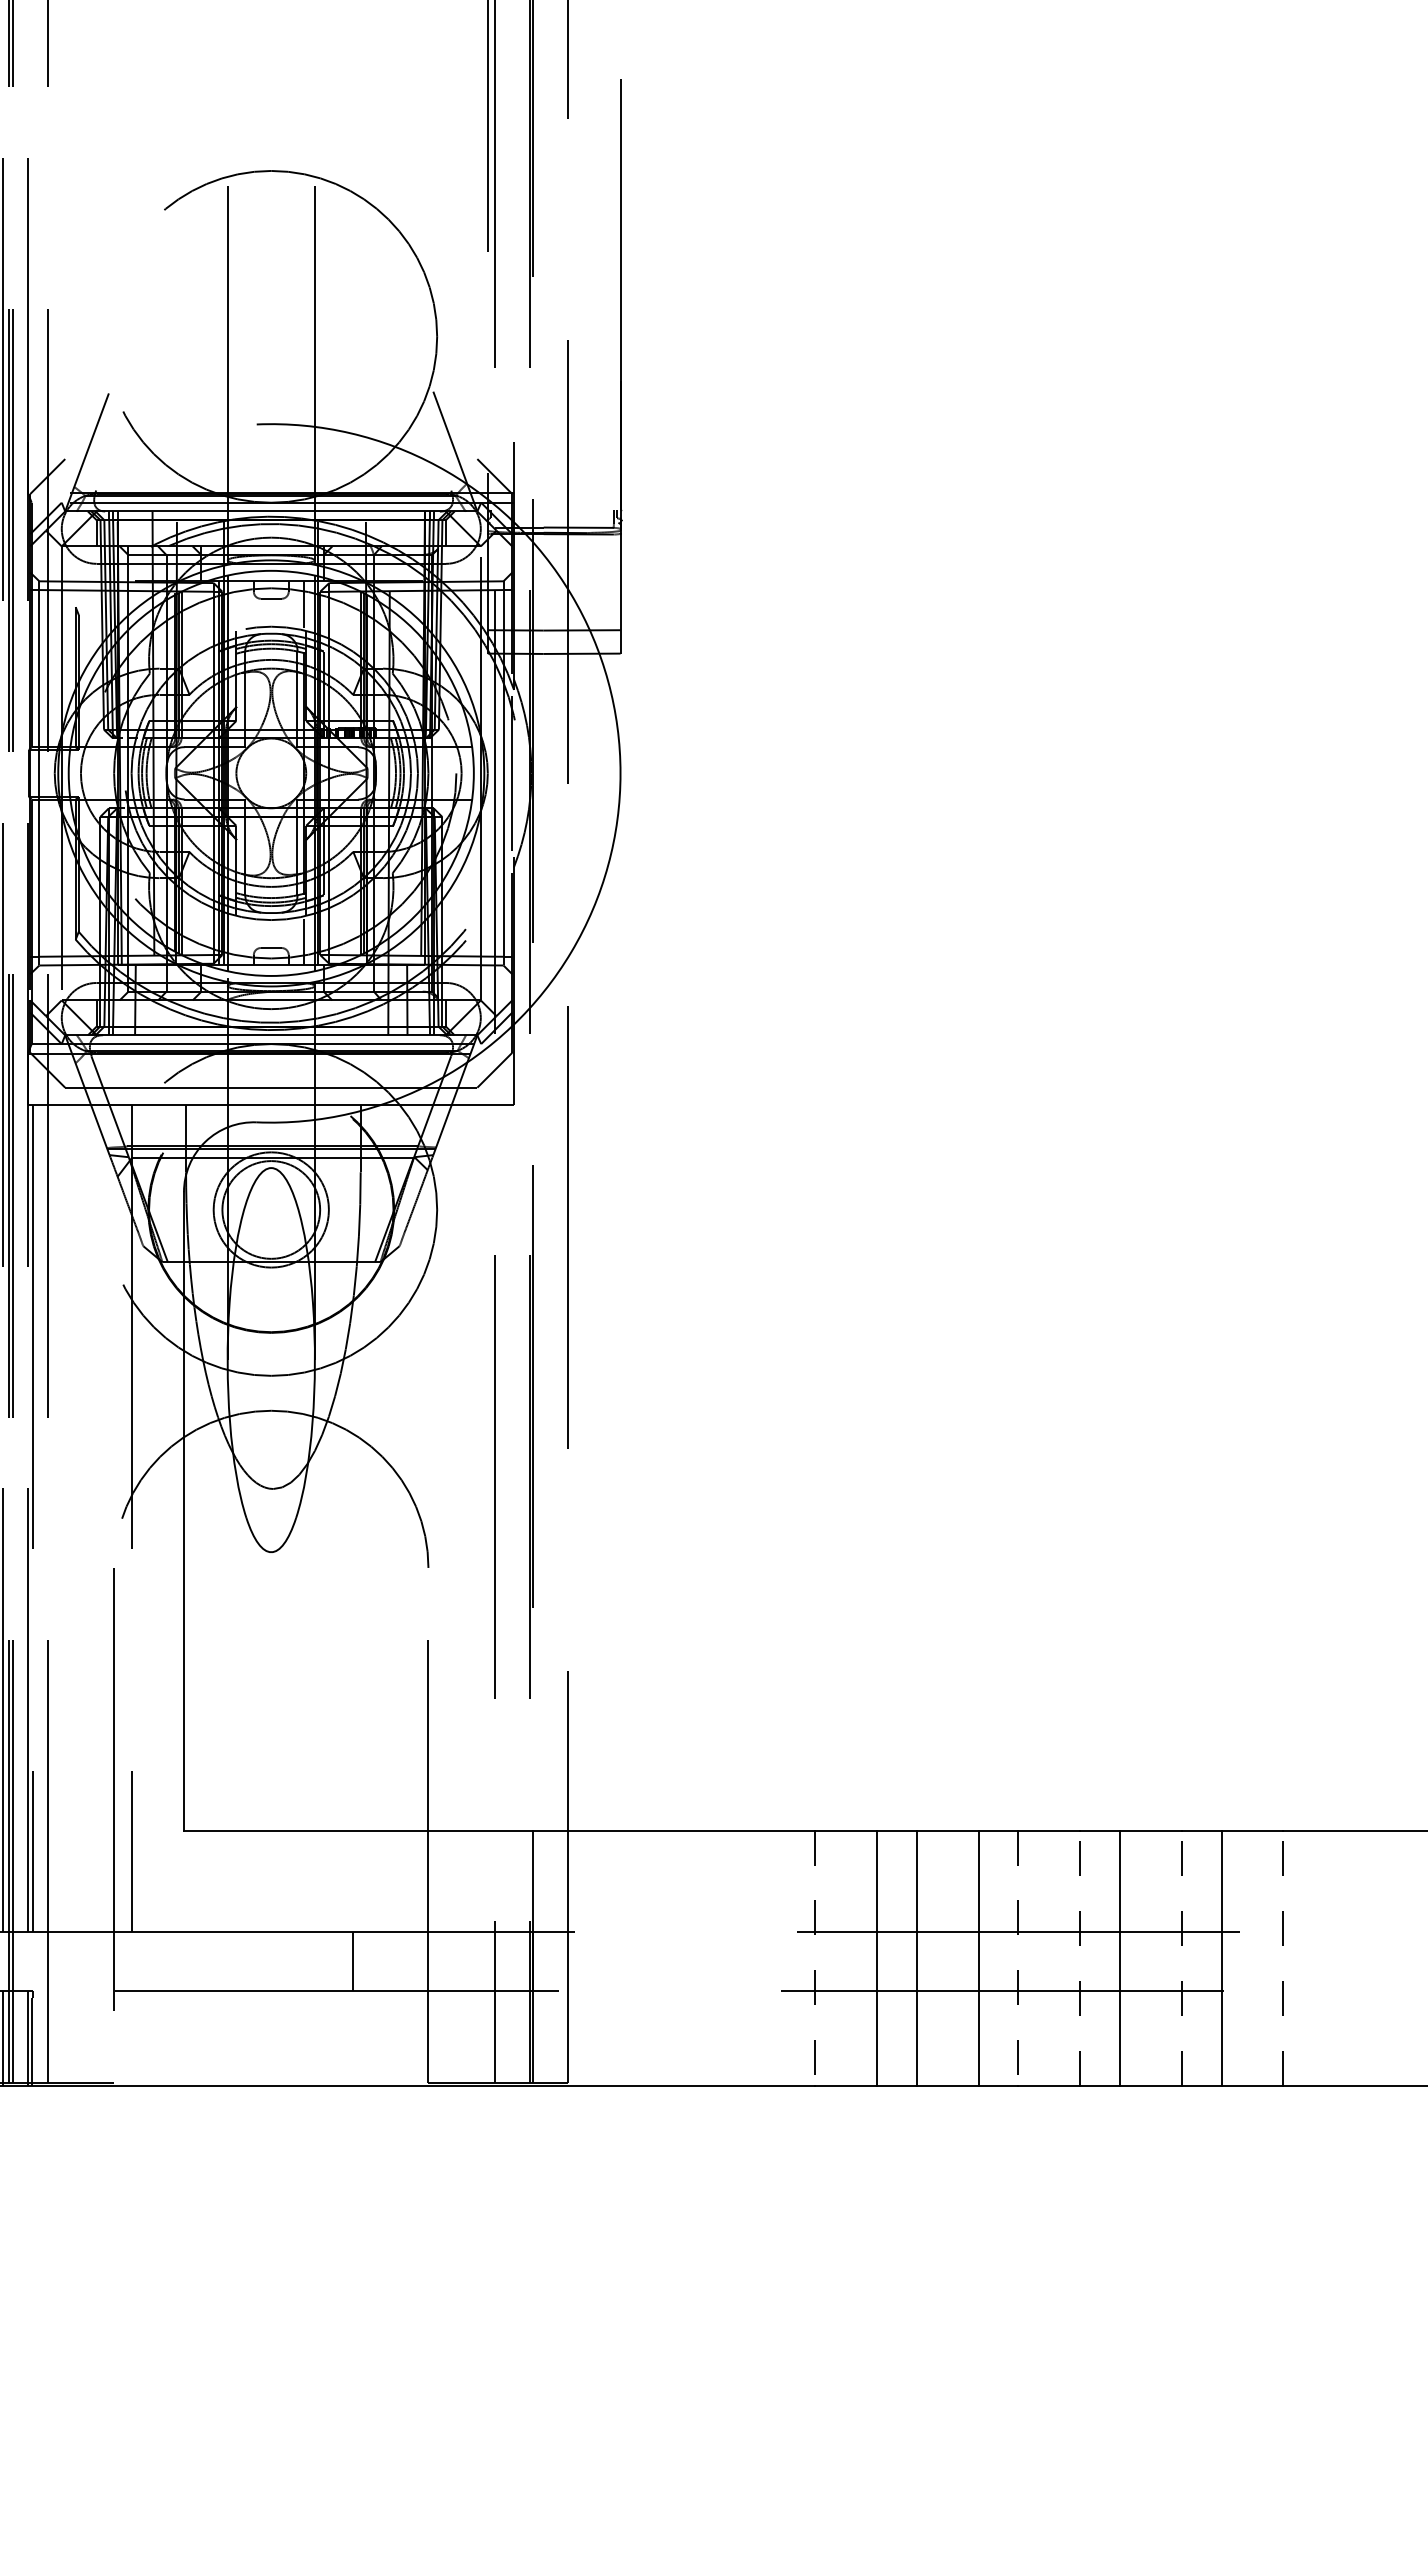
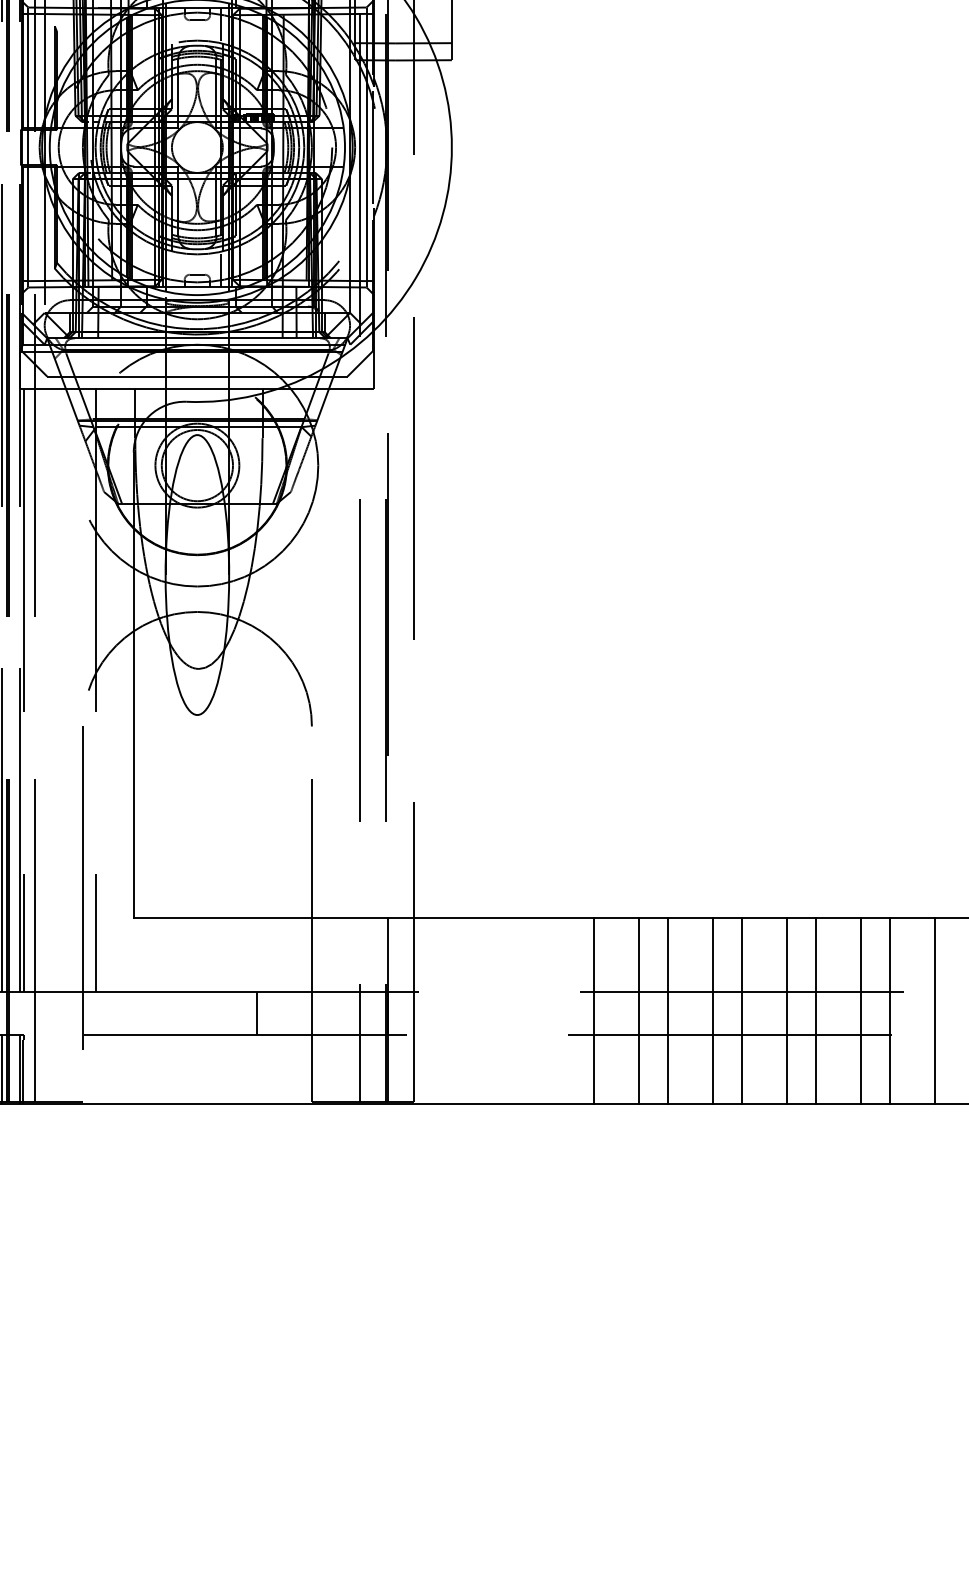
line: (1080, 1957) -> (787, 1010), dashed -> solid
line: (1181, 1957) -> (860, 1010), dashed -> solid
line: (1283, 1957) -> (934, 1010), dashed -> solid
line: (815, 1958) -> (593, 1011), dashed -> solid
line: (1018, 1958) -> (741, 1011), dashed -> solid

